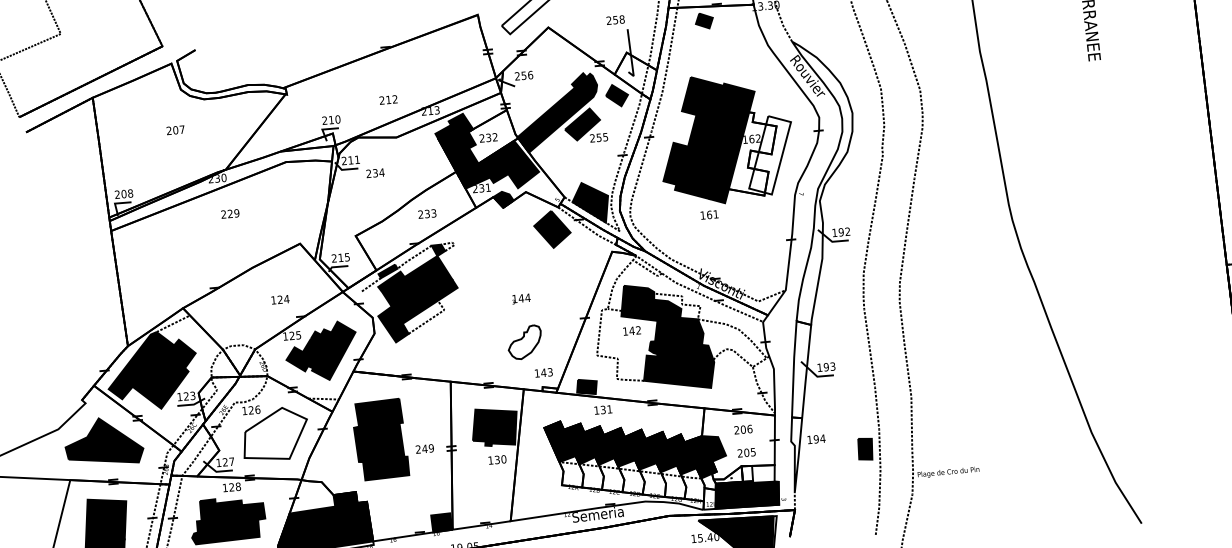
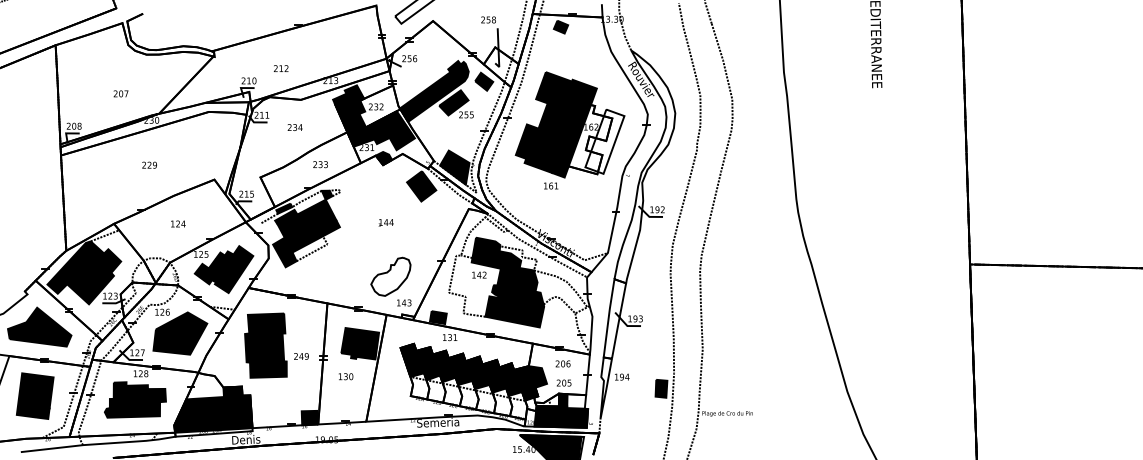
text: (388, 99) -> (281, 68), moved
text: (174, 129) -> (120, 93), moved
text: (374, 173) -> (294, 127), moved
text: (230, 213) -> (149, 164), moved
text: (520, 298) -> (385, 222), moved
text: (280, 299) -> (178, 223), moved
part: (524, 342) -> (390, 276), size x1.43
fill: (275, 434) -> (180, 333), added
text: (498, 459) -> (346, 376), moved
fill: (746, 472) -> (562, 399), added

